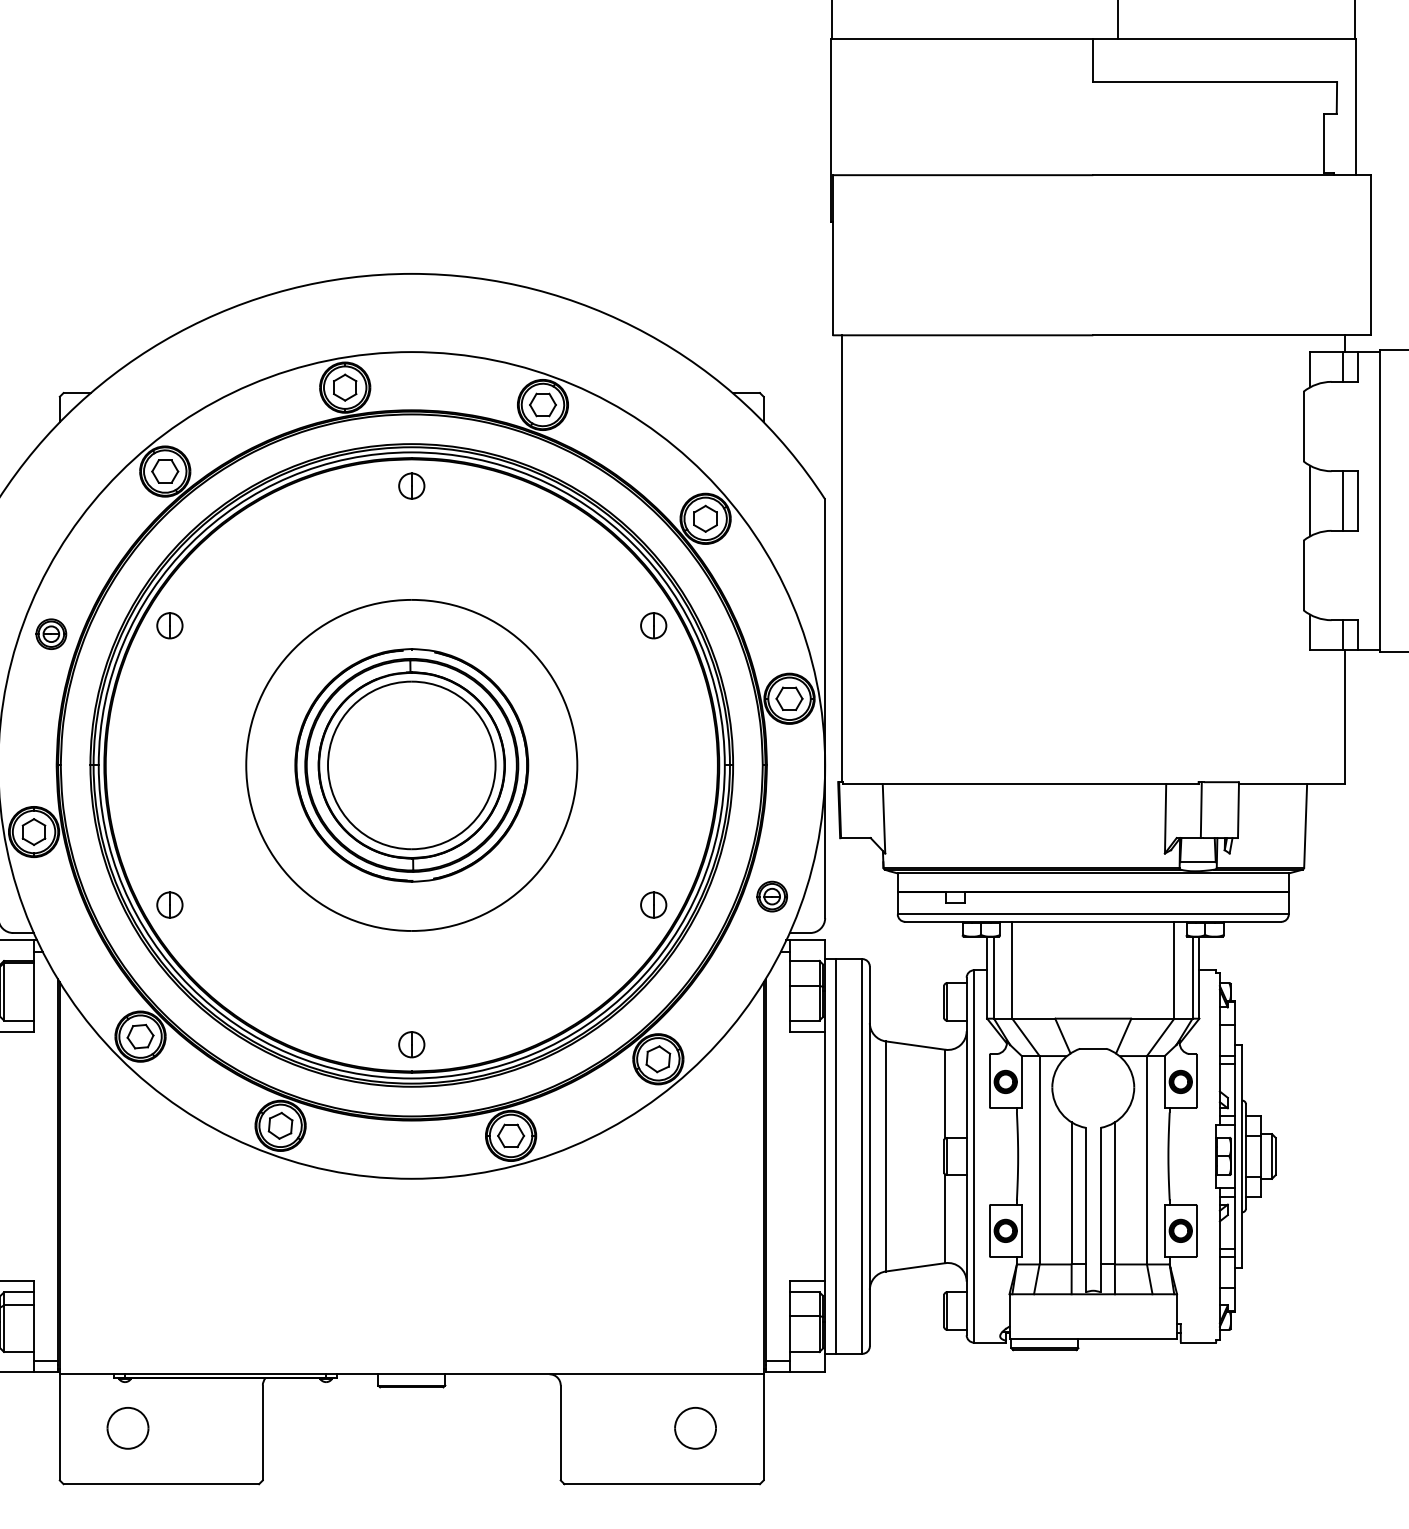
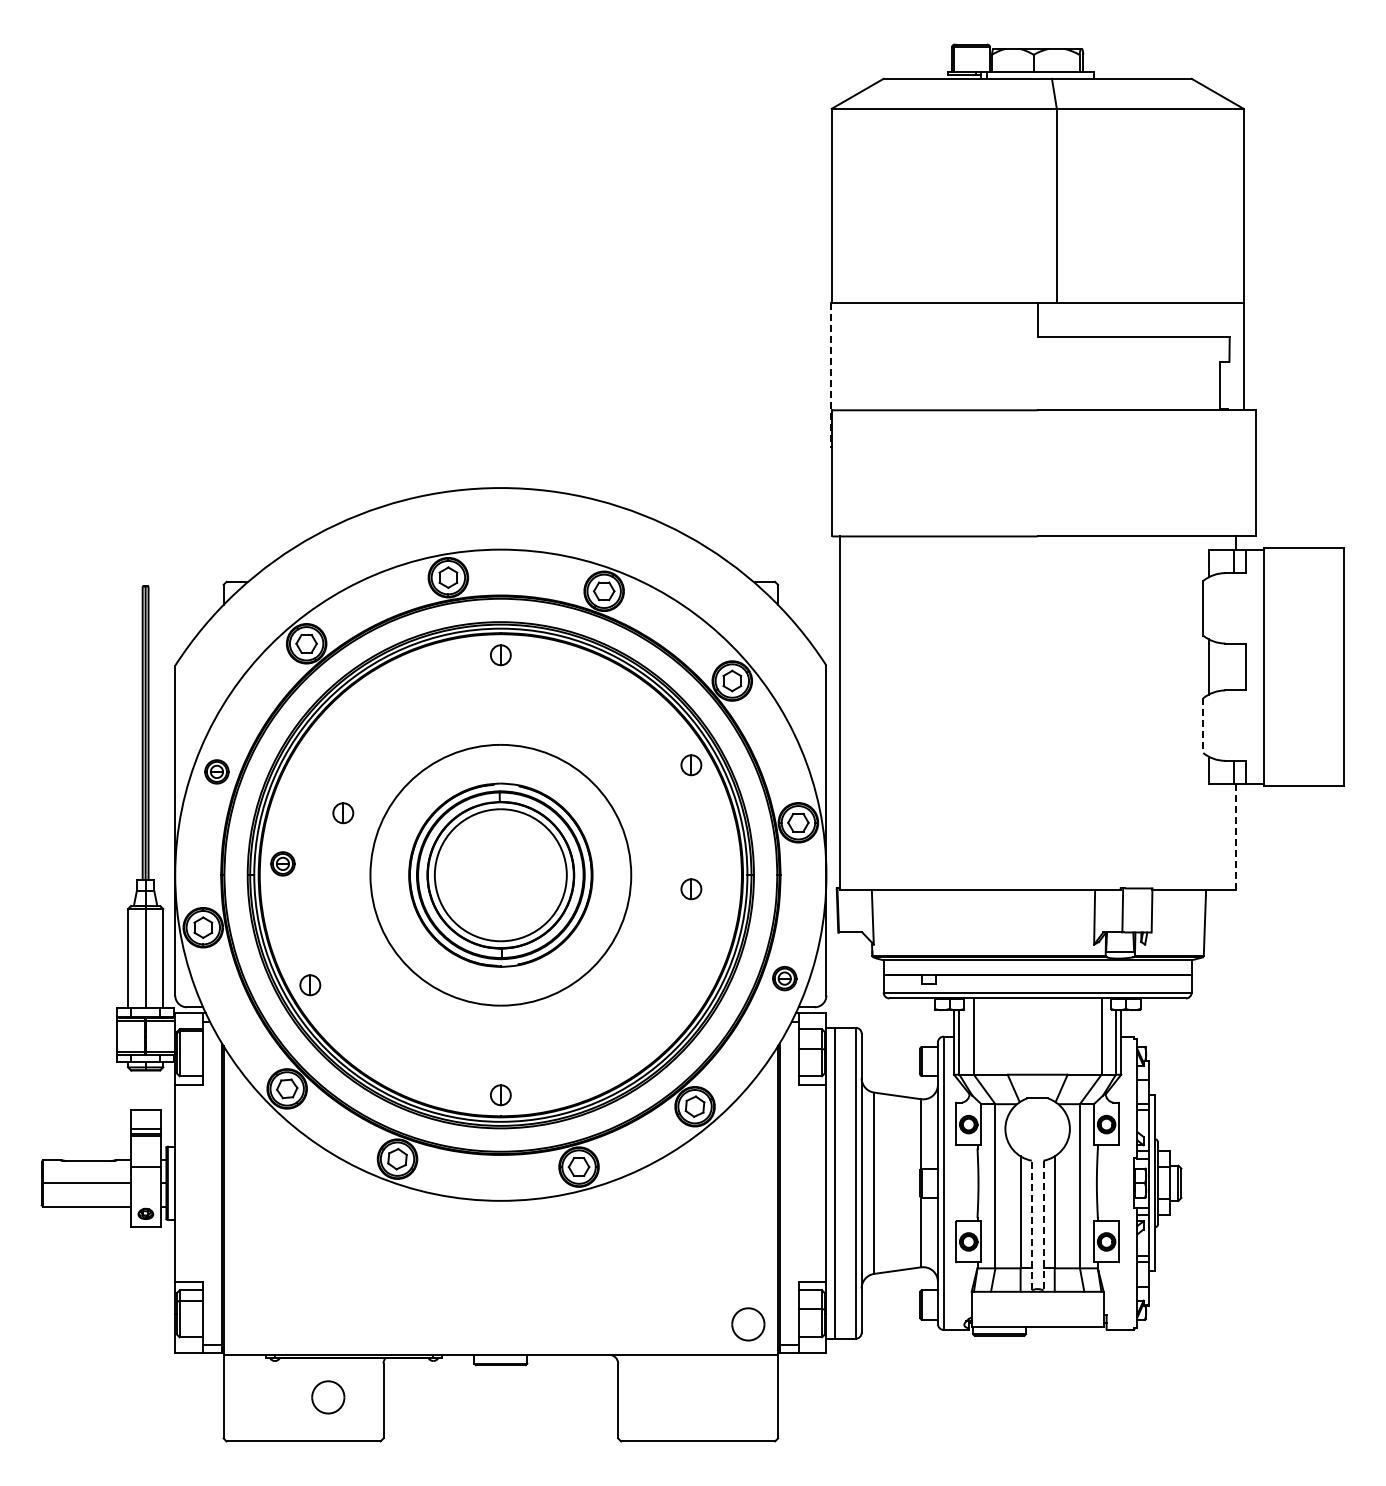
line: (830, 130) -> (830, 375), solid -> dashed
line: (1343, 500) -> (1234, 666), removed
line: (1303, 576) -> (1203, 726), solid -> dashed
part: (170, 626) -> (343, 813), moved
line: (1344, 717) -> (1235, 837), solid -> dashed
part: (134, 750) -> (282, 863), added
part: (653, 905) -> (691, 889), moved
line: (1085, 1210) -> (1031, 1225), solid -> dashed
line: (1100, 1210) -> (1043, 1225), solid -> dashed
part: (128, 1428) -> (328, 1397), moved
part: (695, 1428) -> (748, 1324), moved

